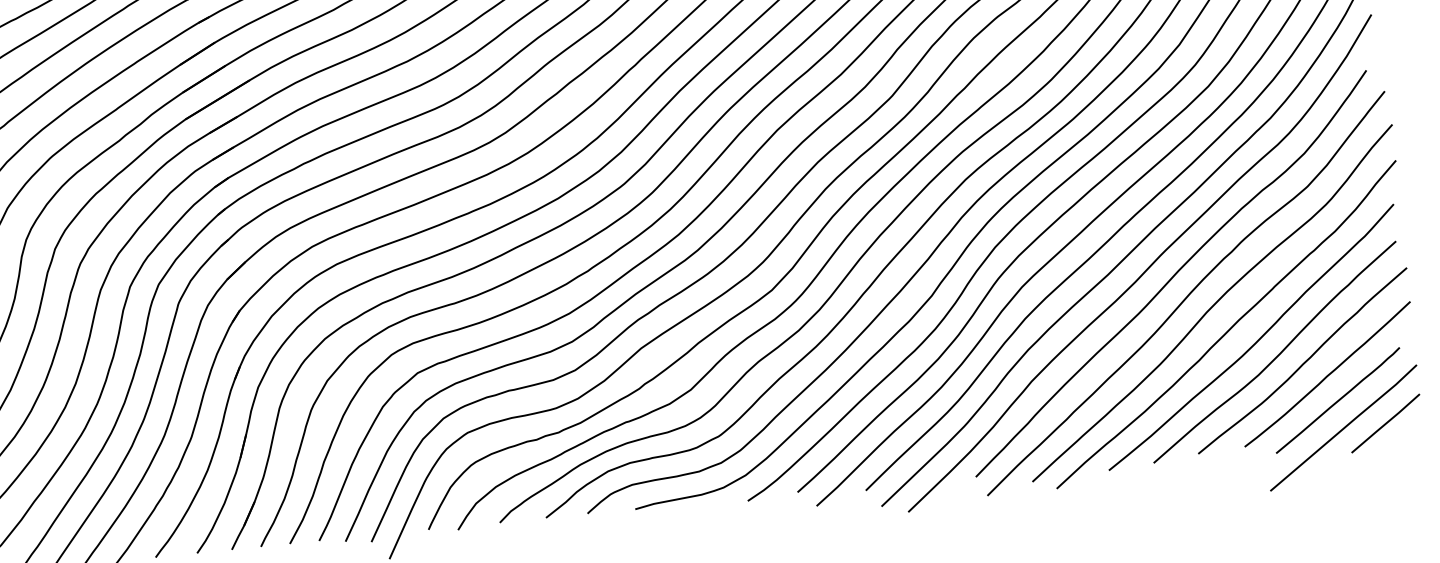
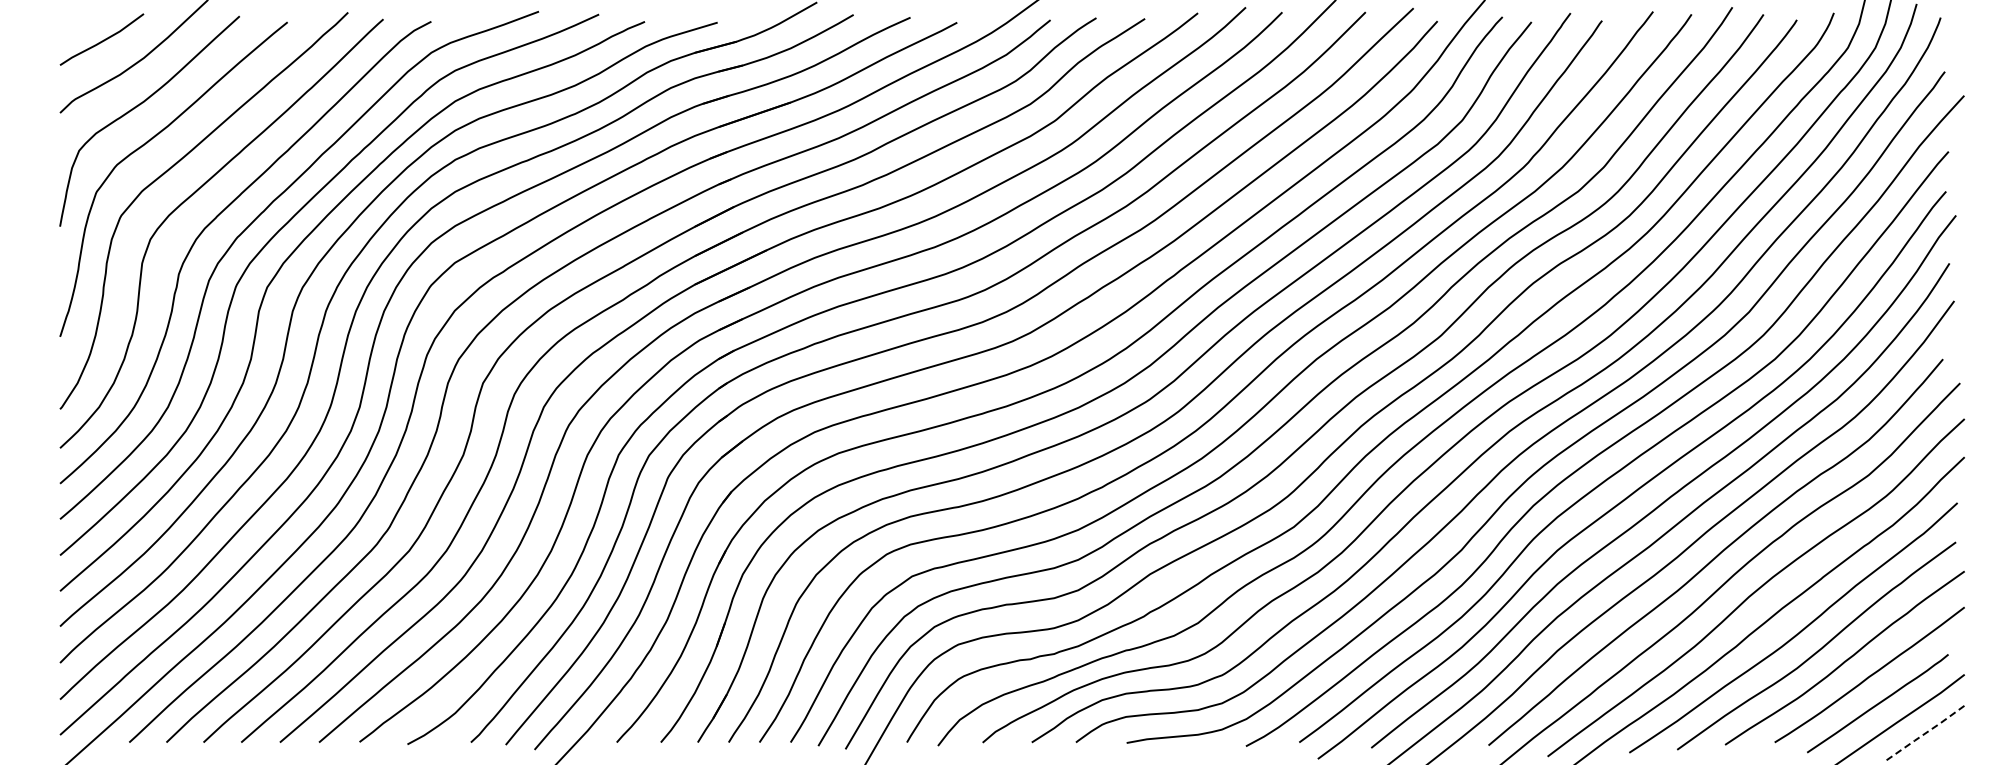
line: (1386, 423) -> (1926, 732), solid -> dashed

